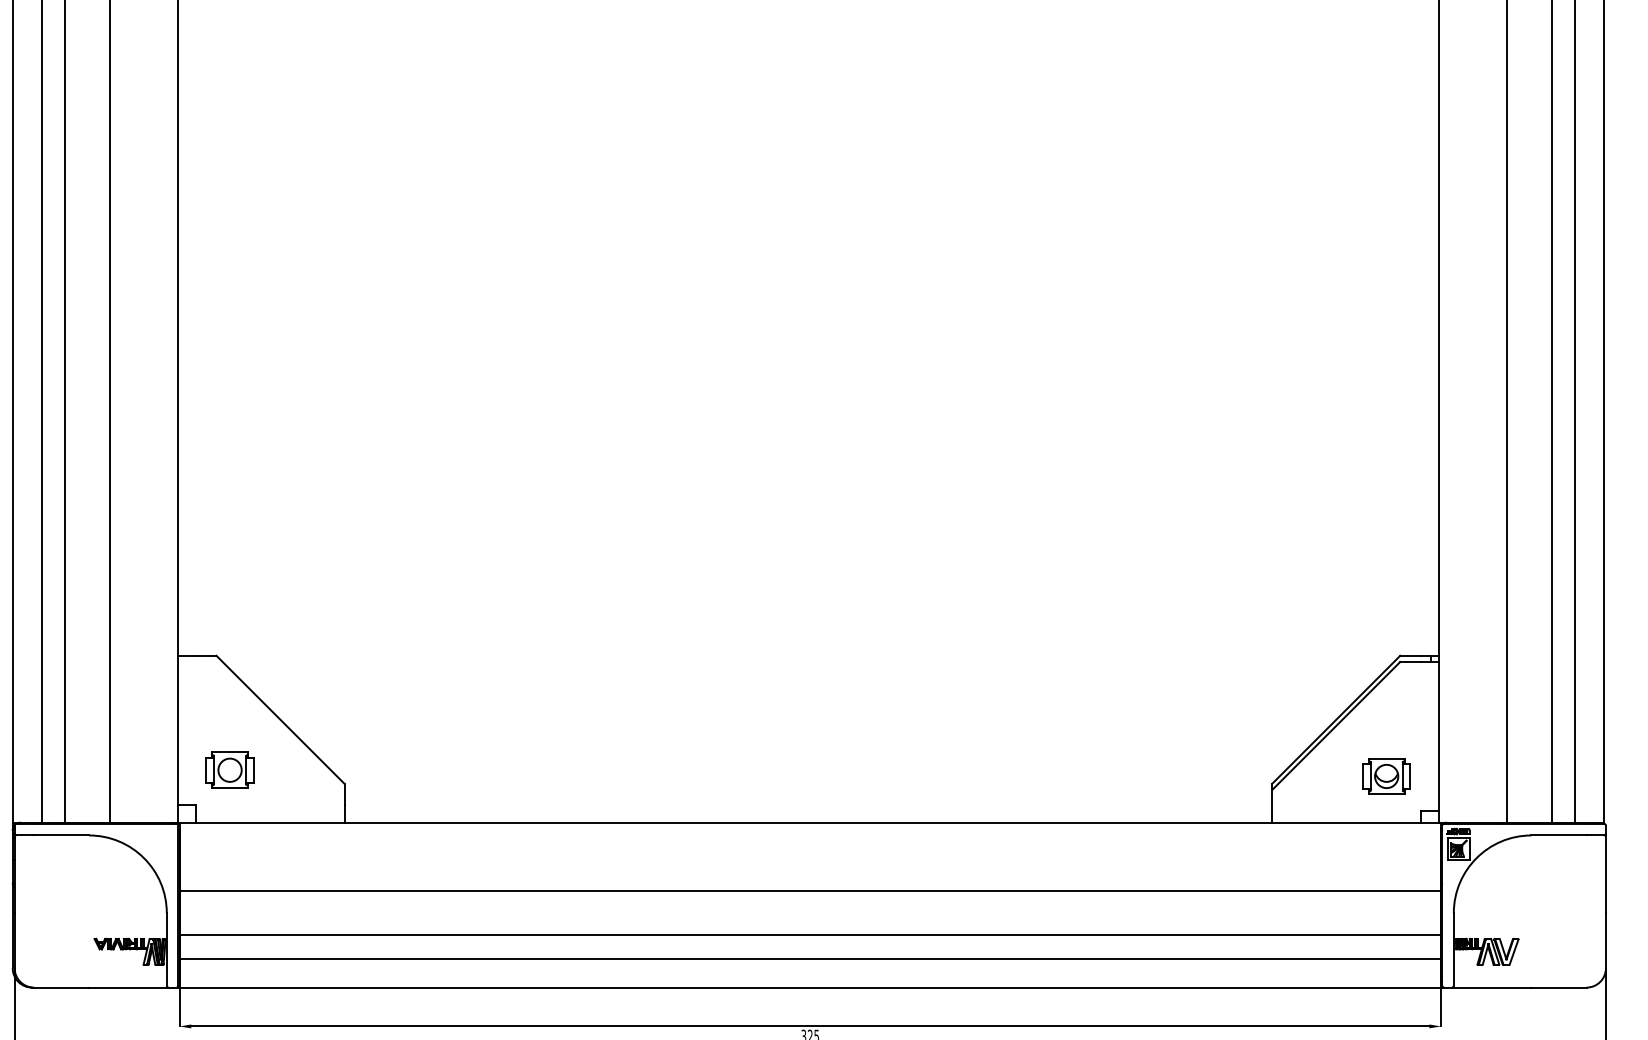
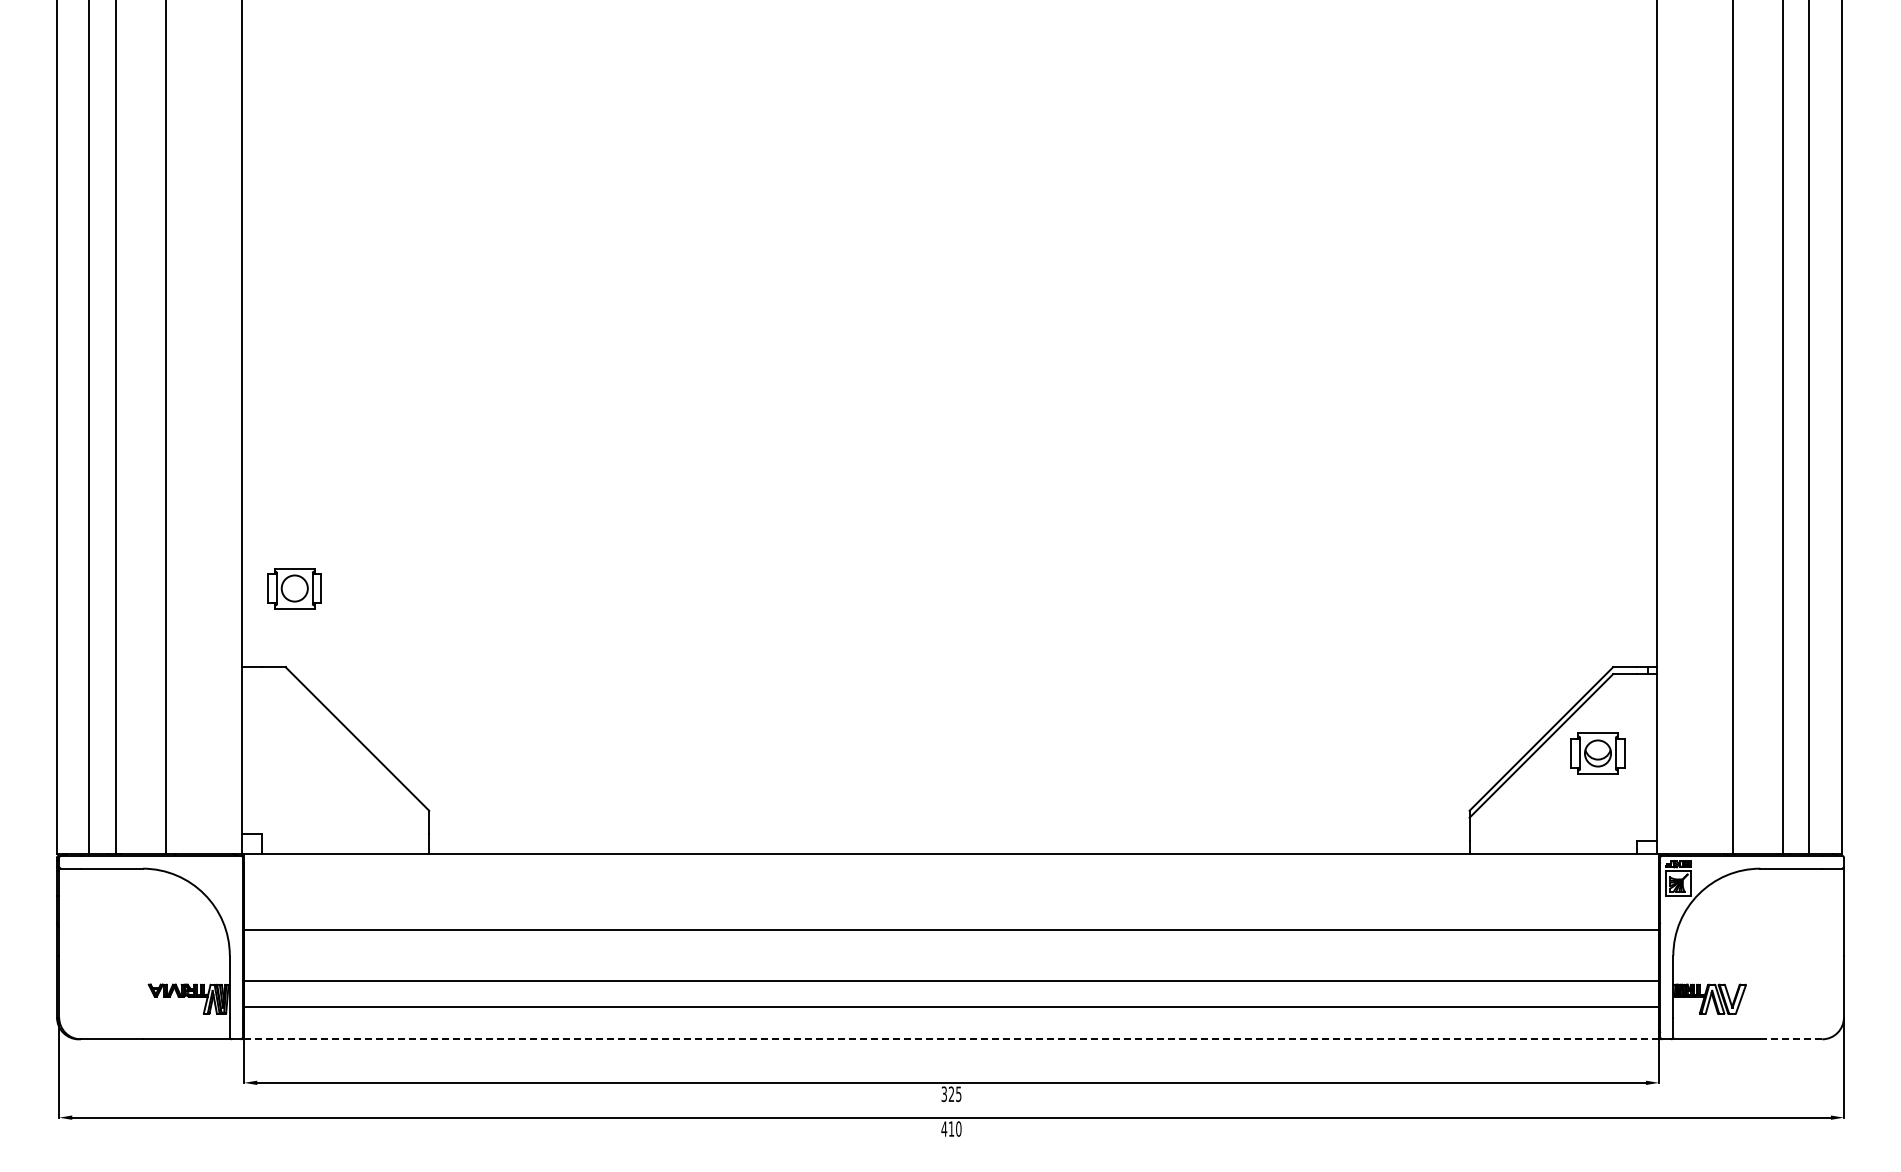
part: (229, 770) -> (294, 588), moved
part: (1386, 776) -> (1597, 753), moved
line: (810, 987) -> (951, 1039), solid -> dashed
line: (1559, 987) -> (1791, 1039), solid -> dashed

